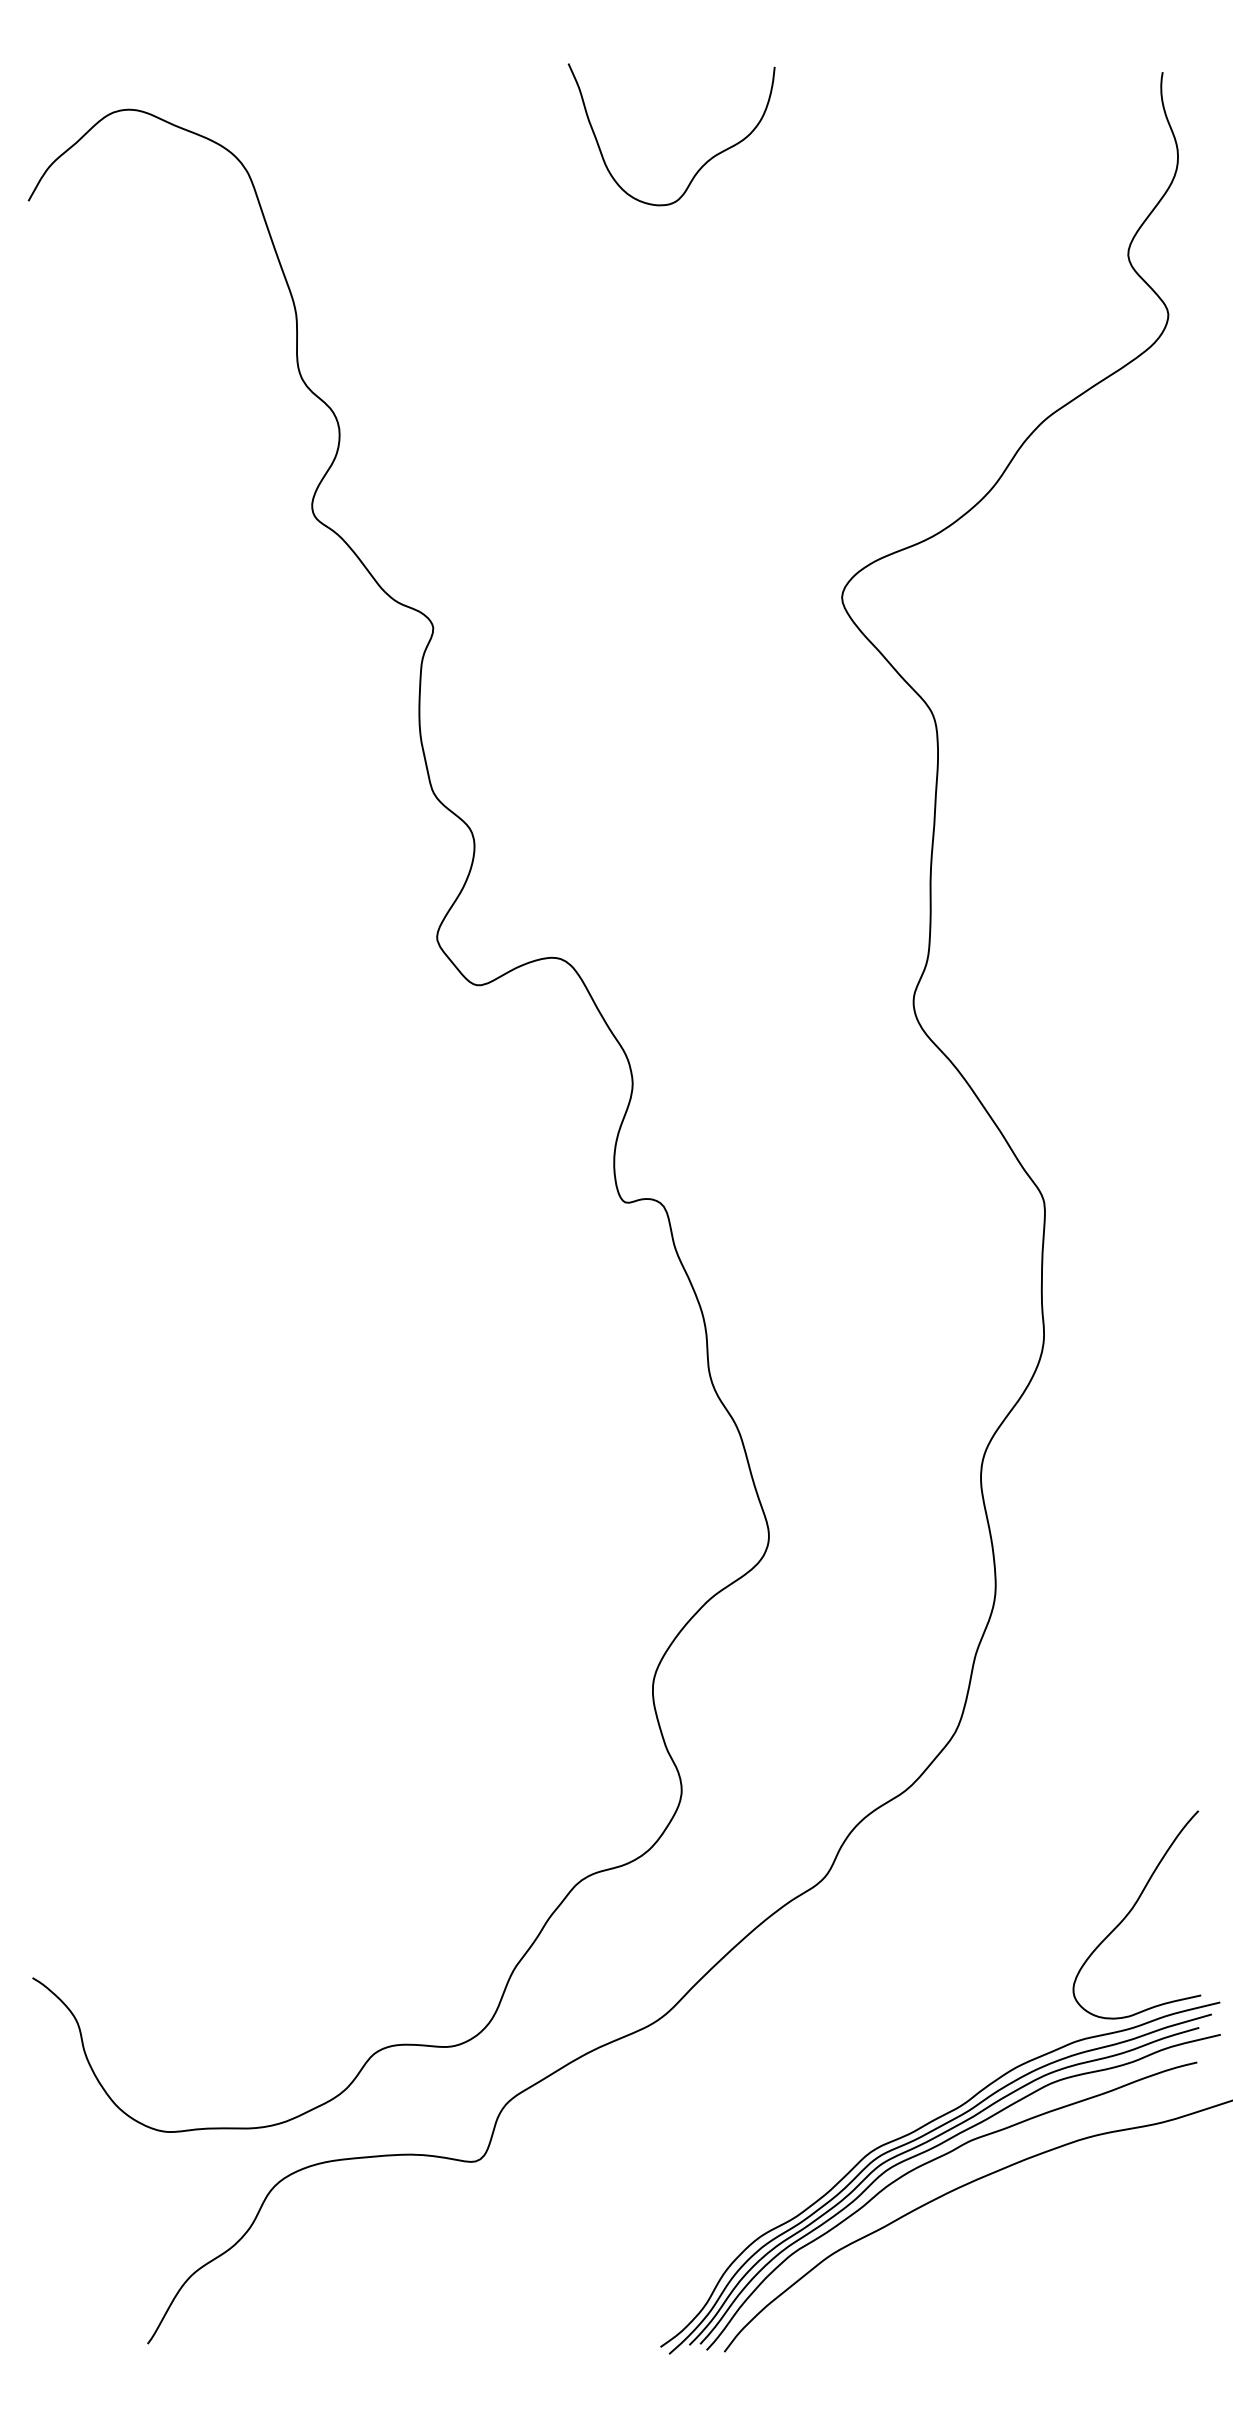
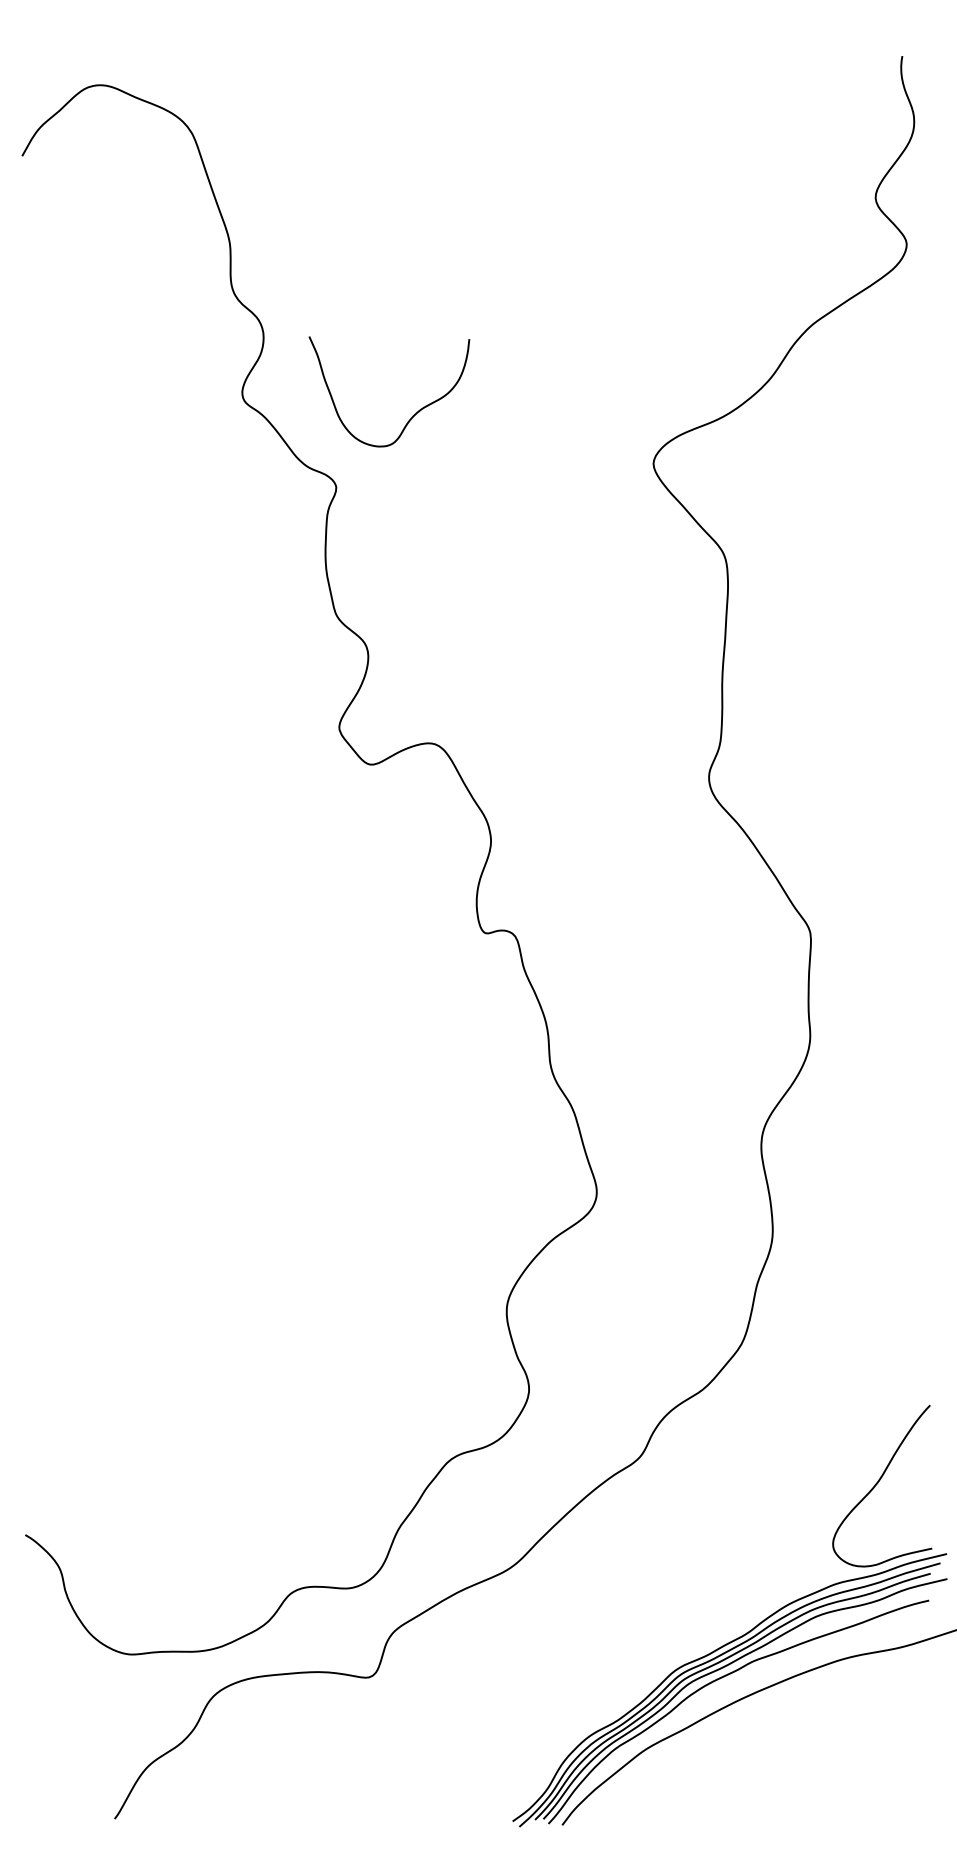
curve: (702, 165) -> (413, 415), moved

